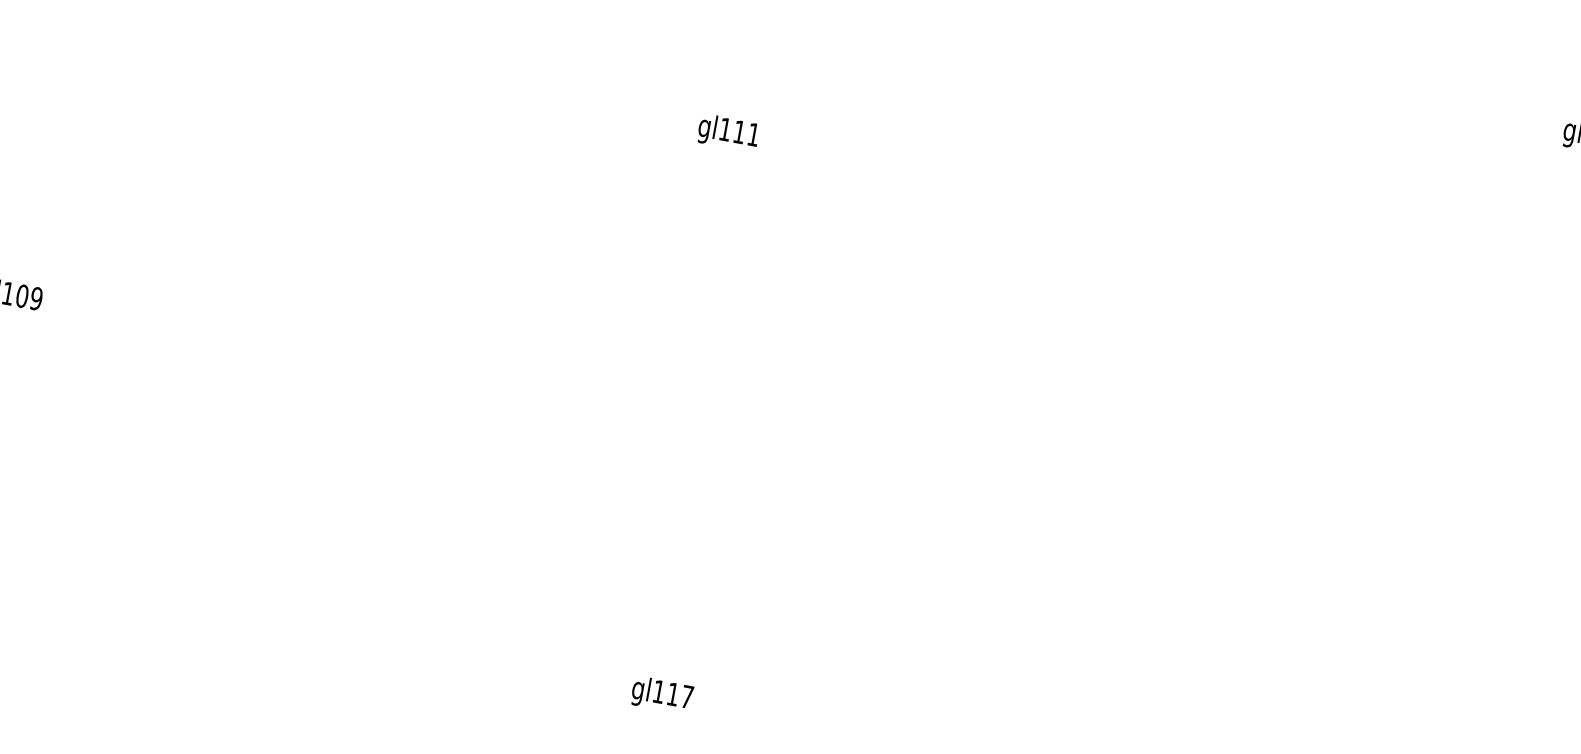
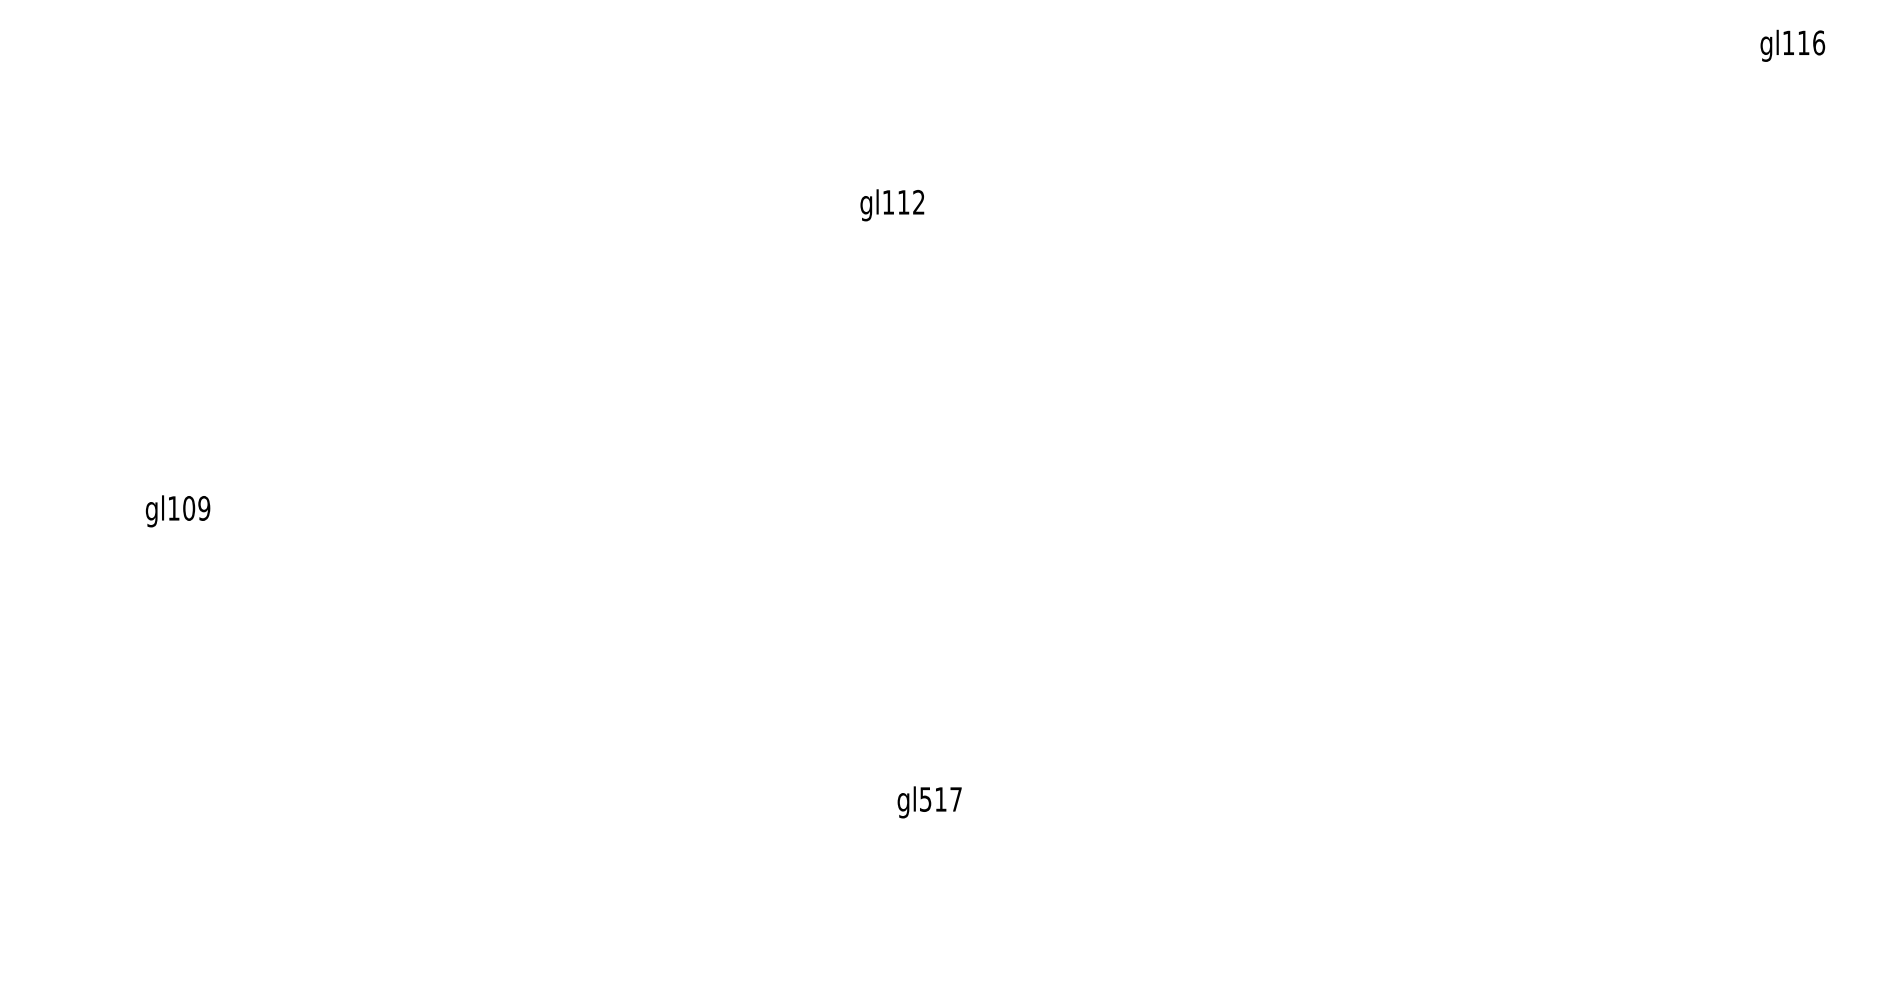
text: (753, 133) -> (918, 201), gl111 -> gl112
text: (658, 691) -> (925, 799), gl117 -> gl517

